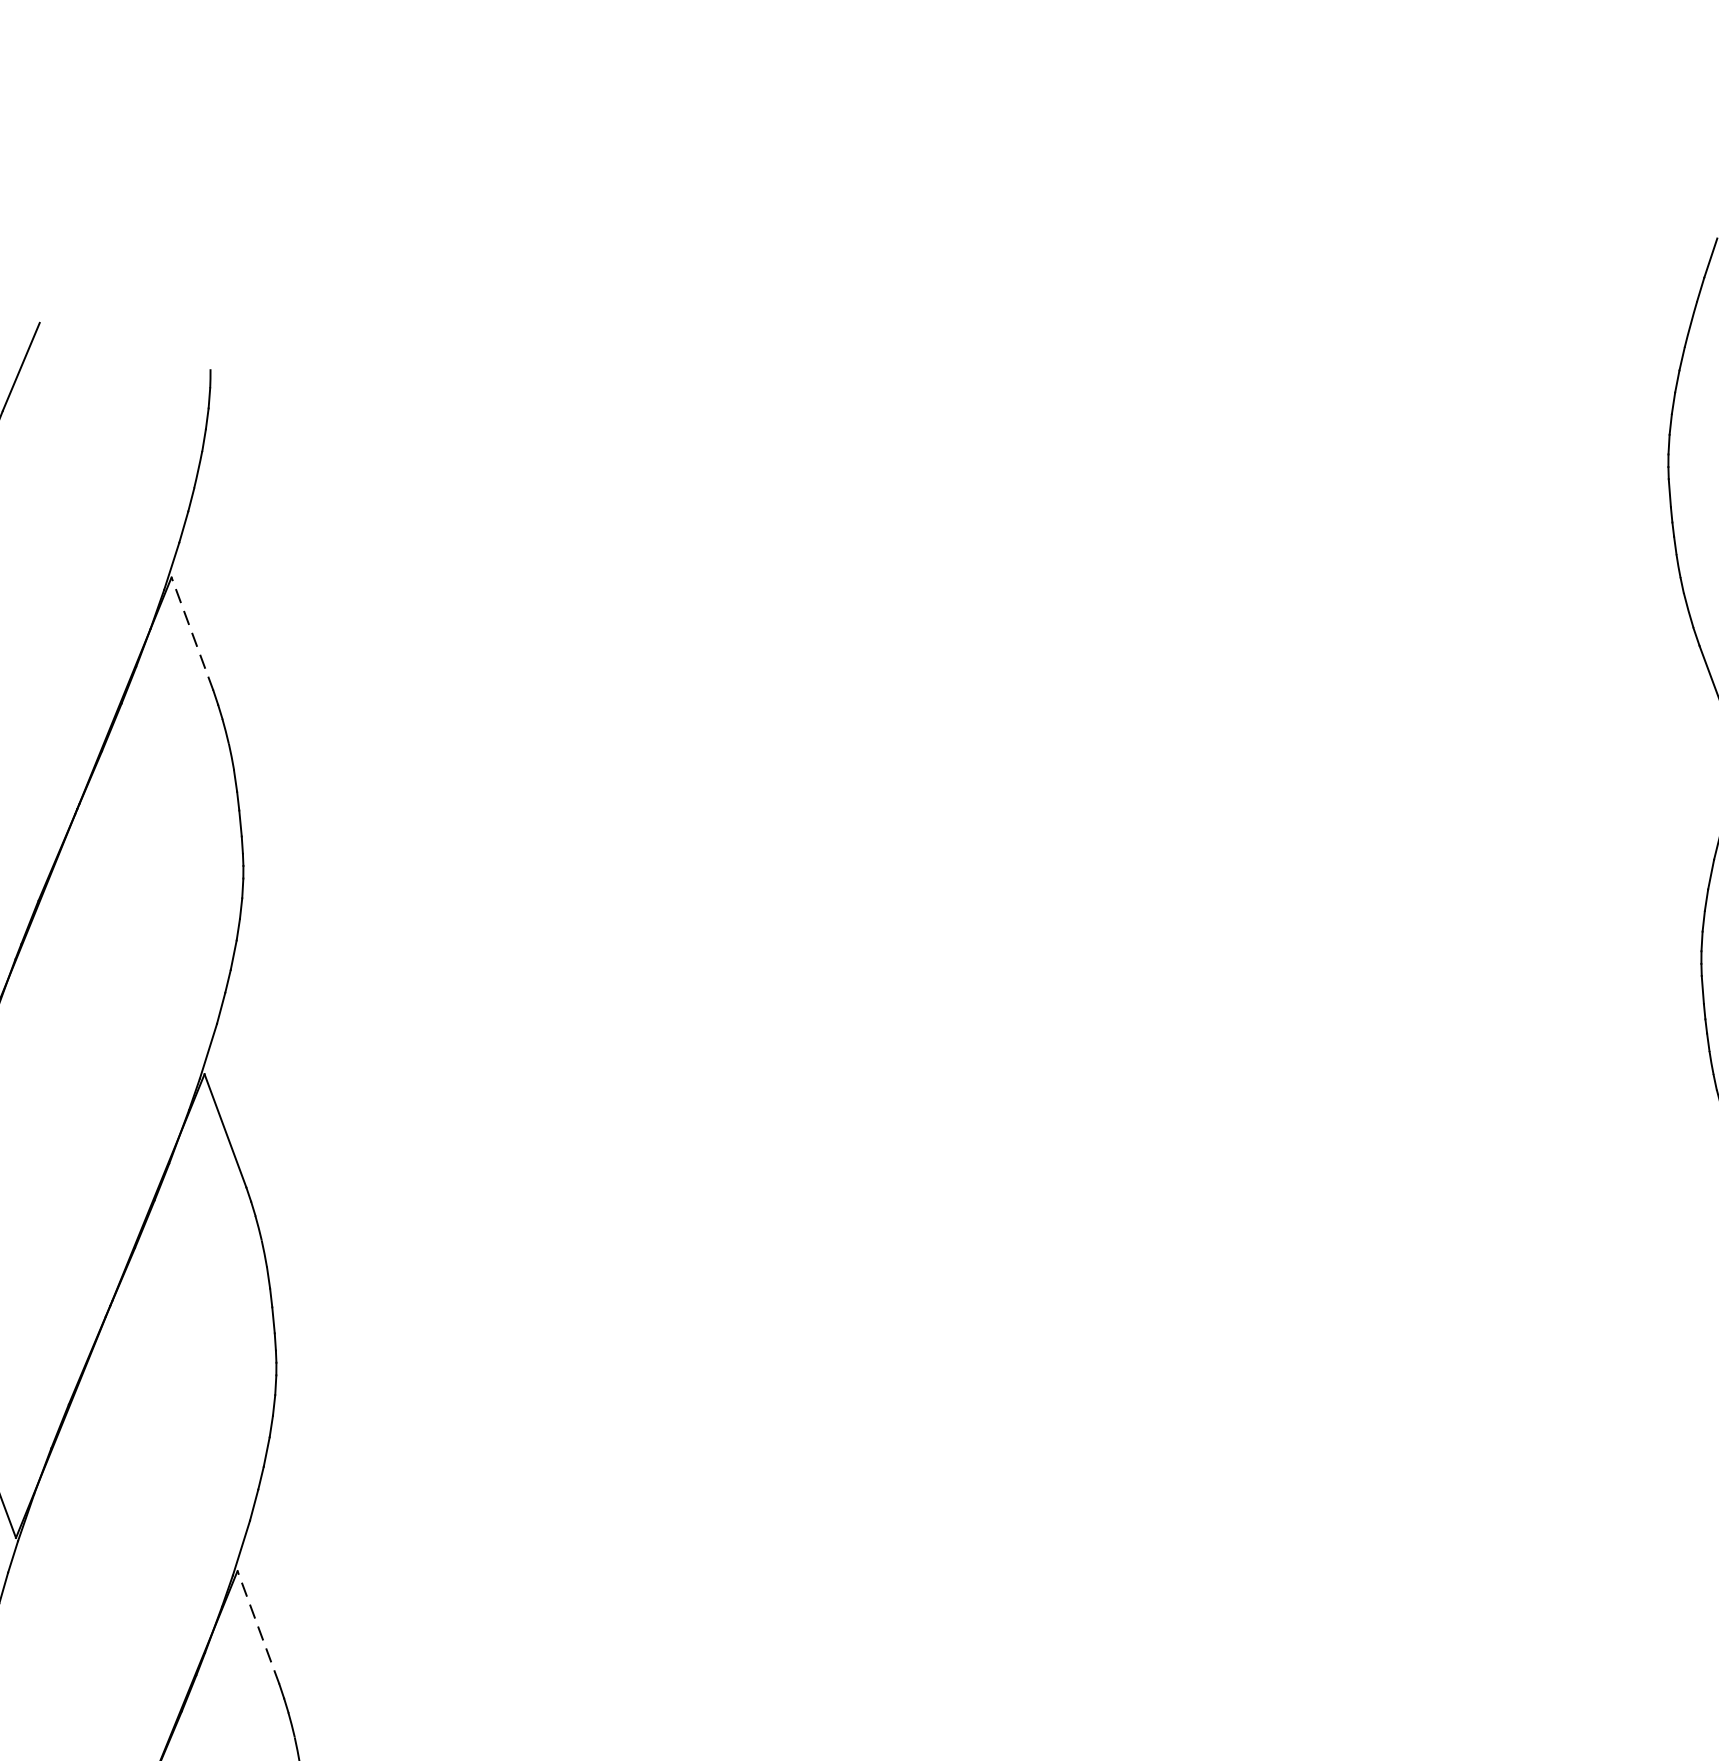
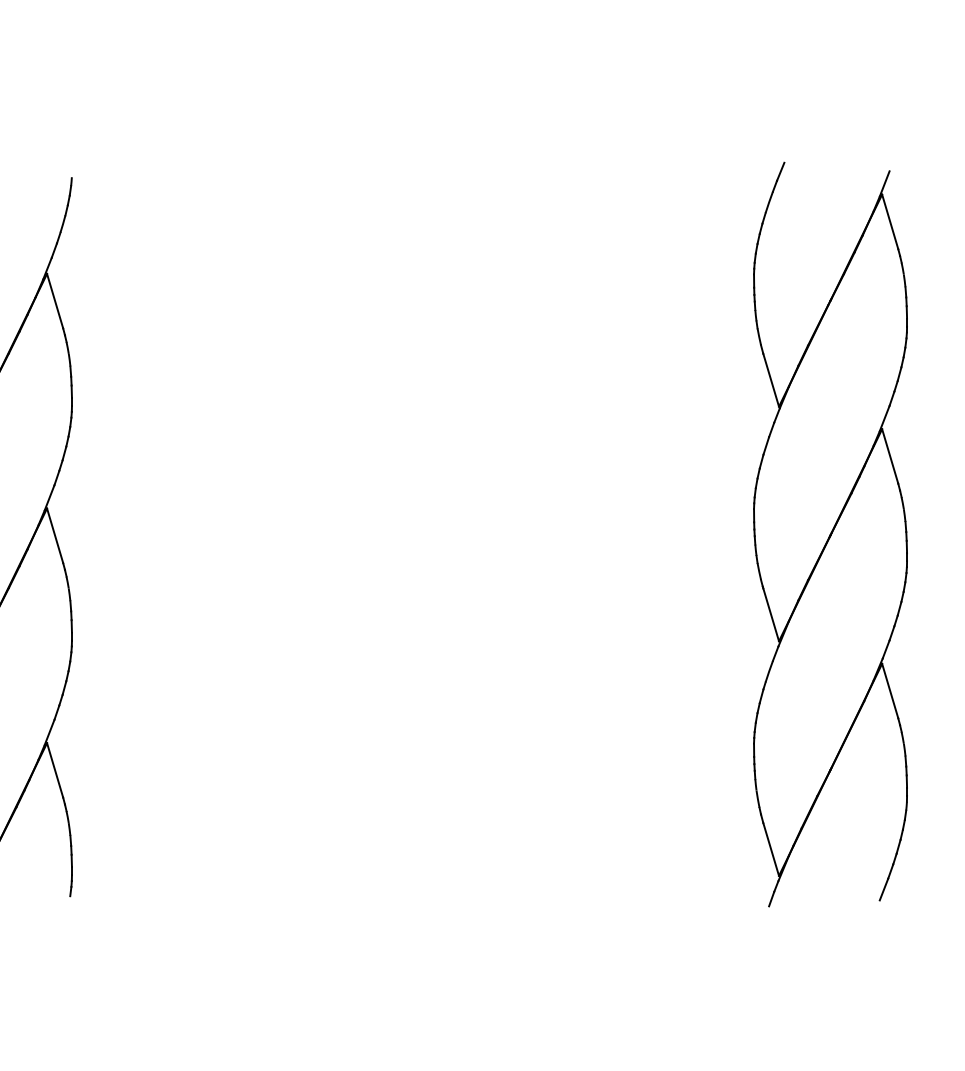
line: (191, 632) -> (54, 300), dashed -> solid
line: (257, 1625) -> (54, 769), dashed -> solid

